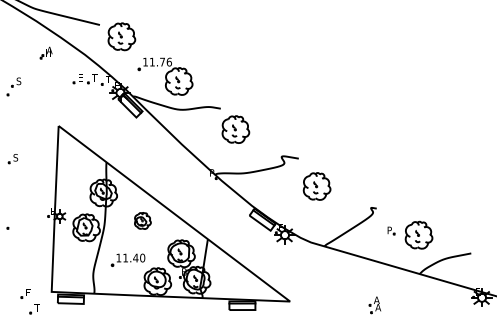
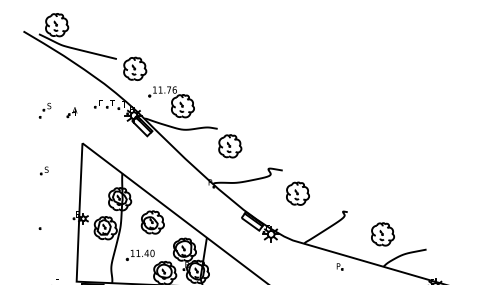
part: (45, 53) -> (71, 112), moved
part: (142, 220) -> (152, 222), size x1.67
part: (390, 230) -> (339, 266), moved

